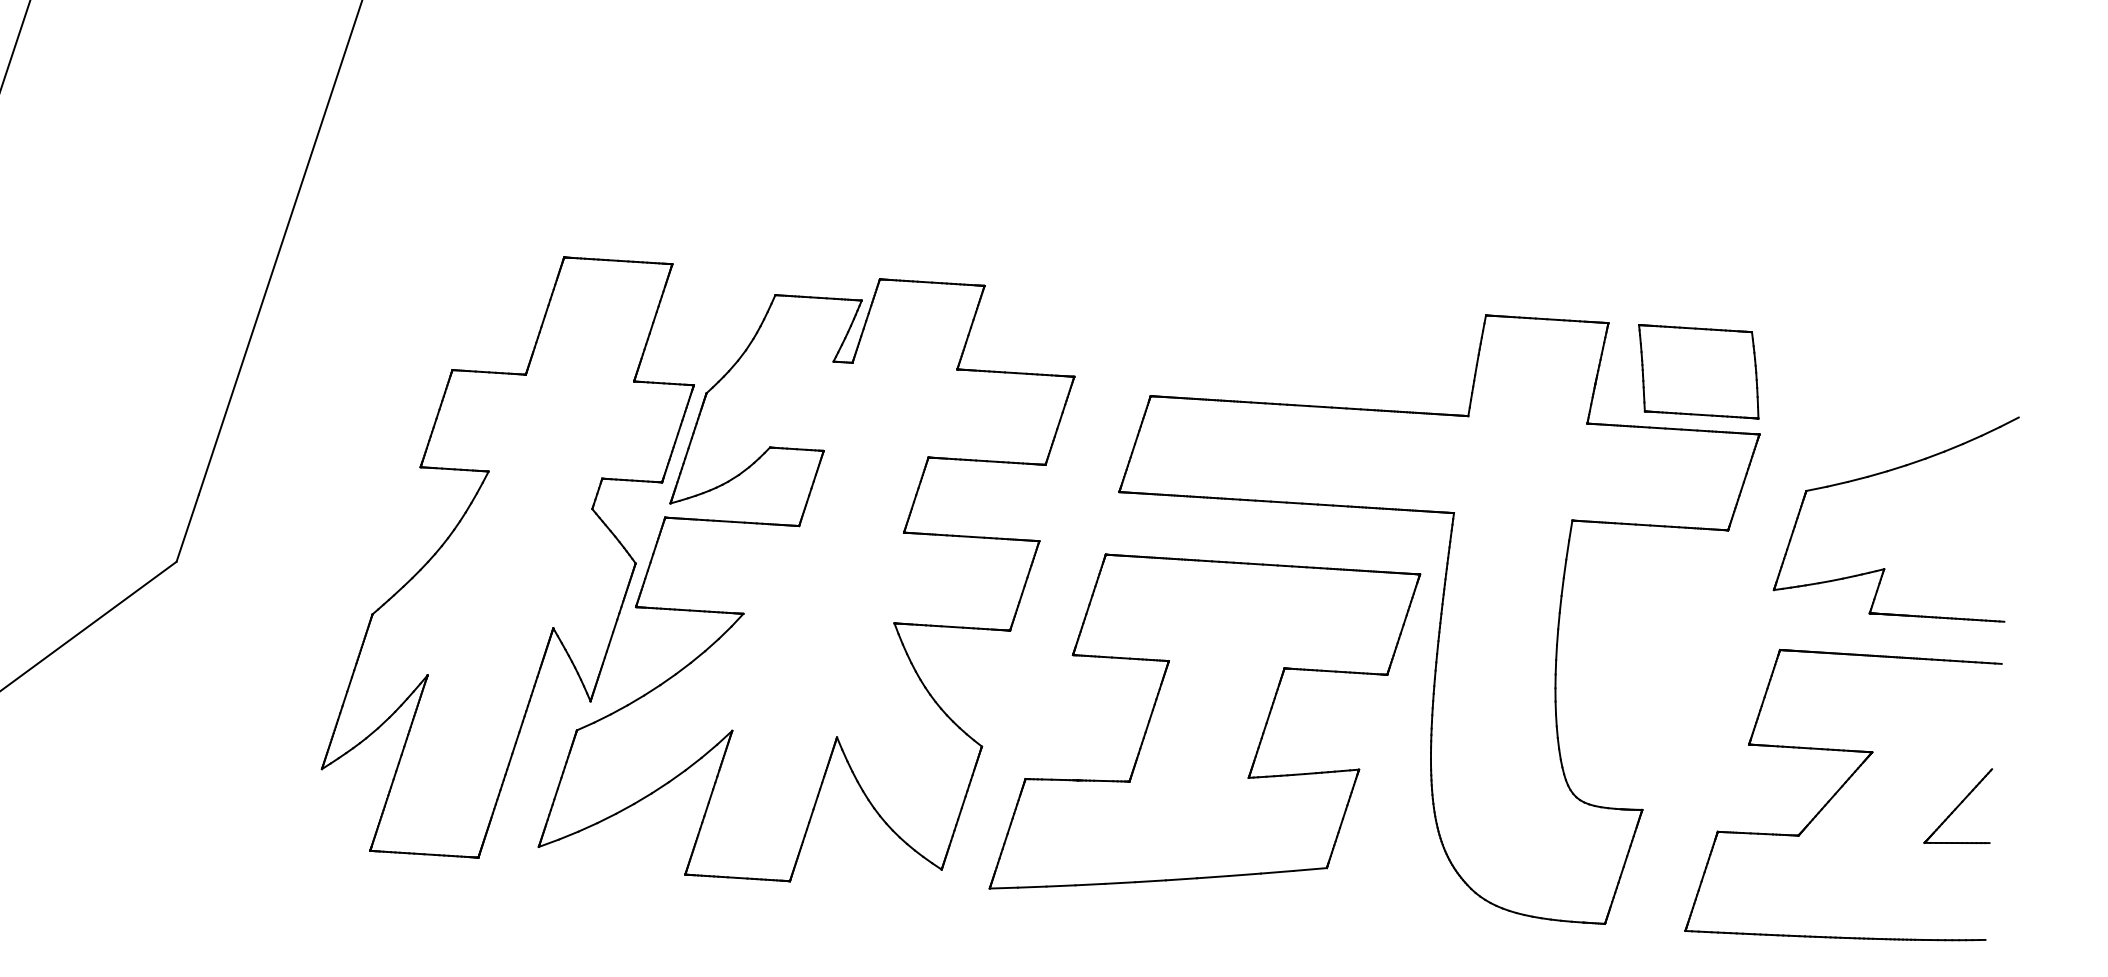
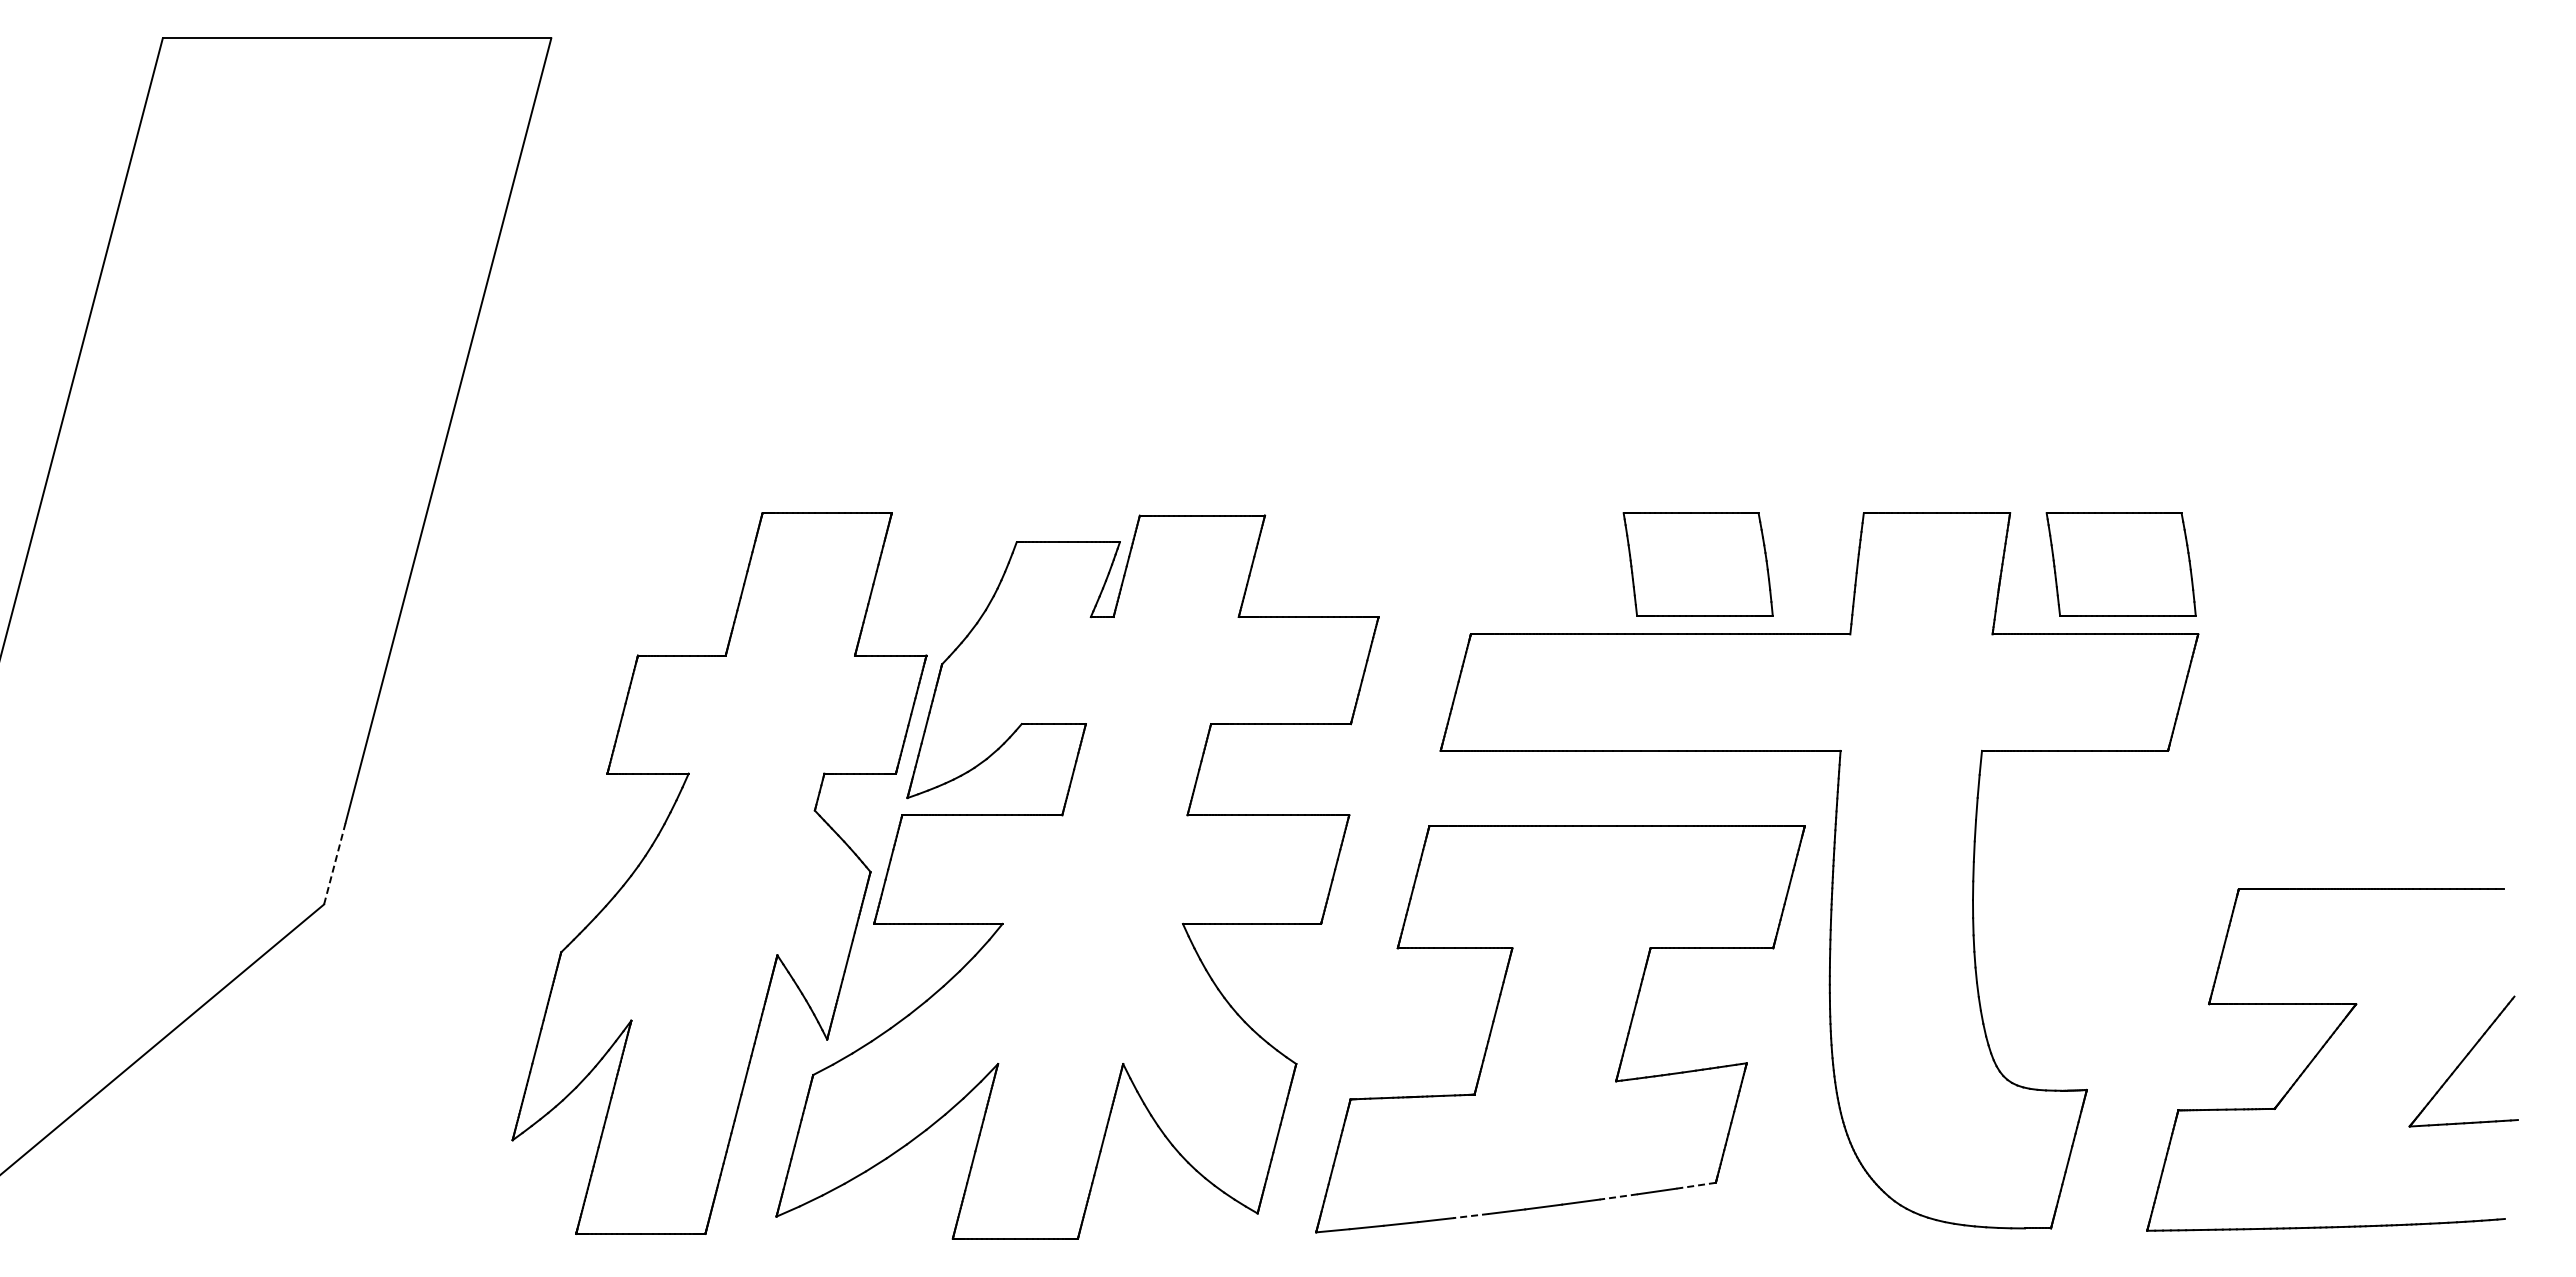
part: (1344, 349) -> (1697, 564), added
part: (1885, 472) -> (2351, 670), removed
line: (187, 528) -> (334, 863), solid -> dashed
part: (1959, 805) -> (2463, 1061), size x1.4
line: (1310, 869) -> (1696, 1185), solid -> dashed
line: (1244, 875) -> (1618, 1197), solid -> dashed
line: (1120, 883) -> (1471, 1216), solid -> dashed

